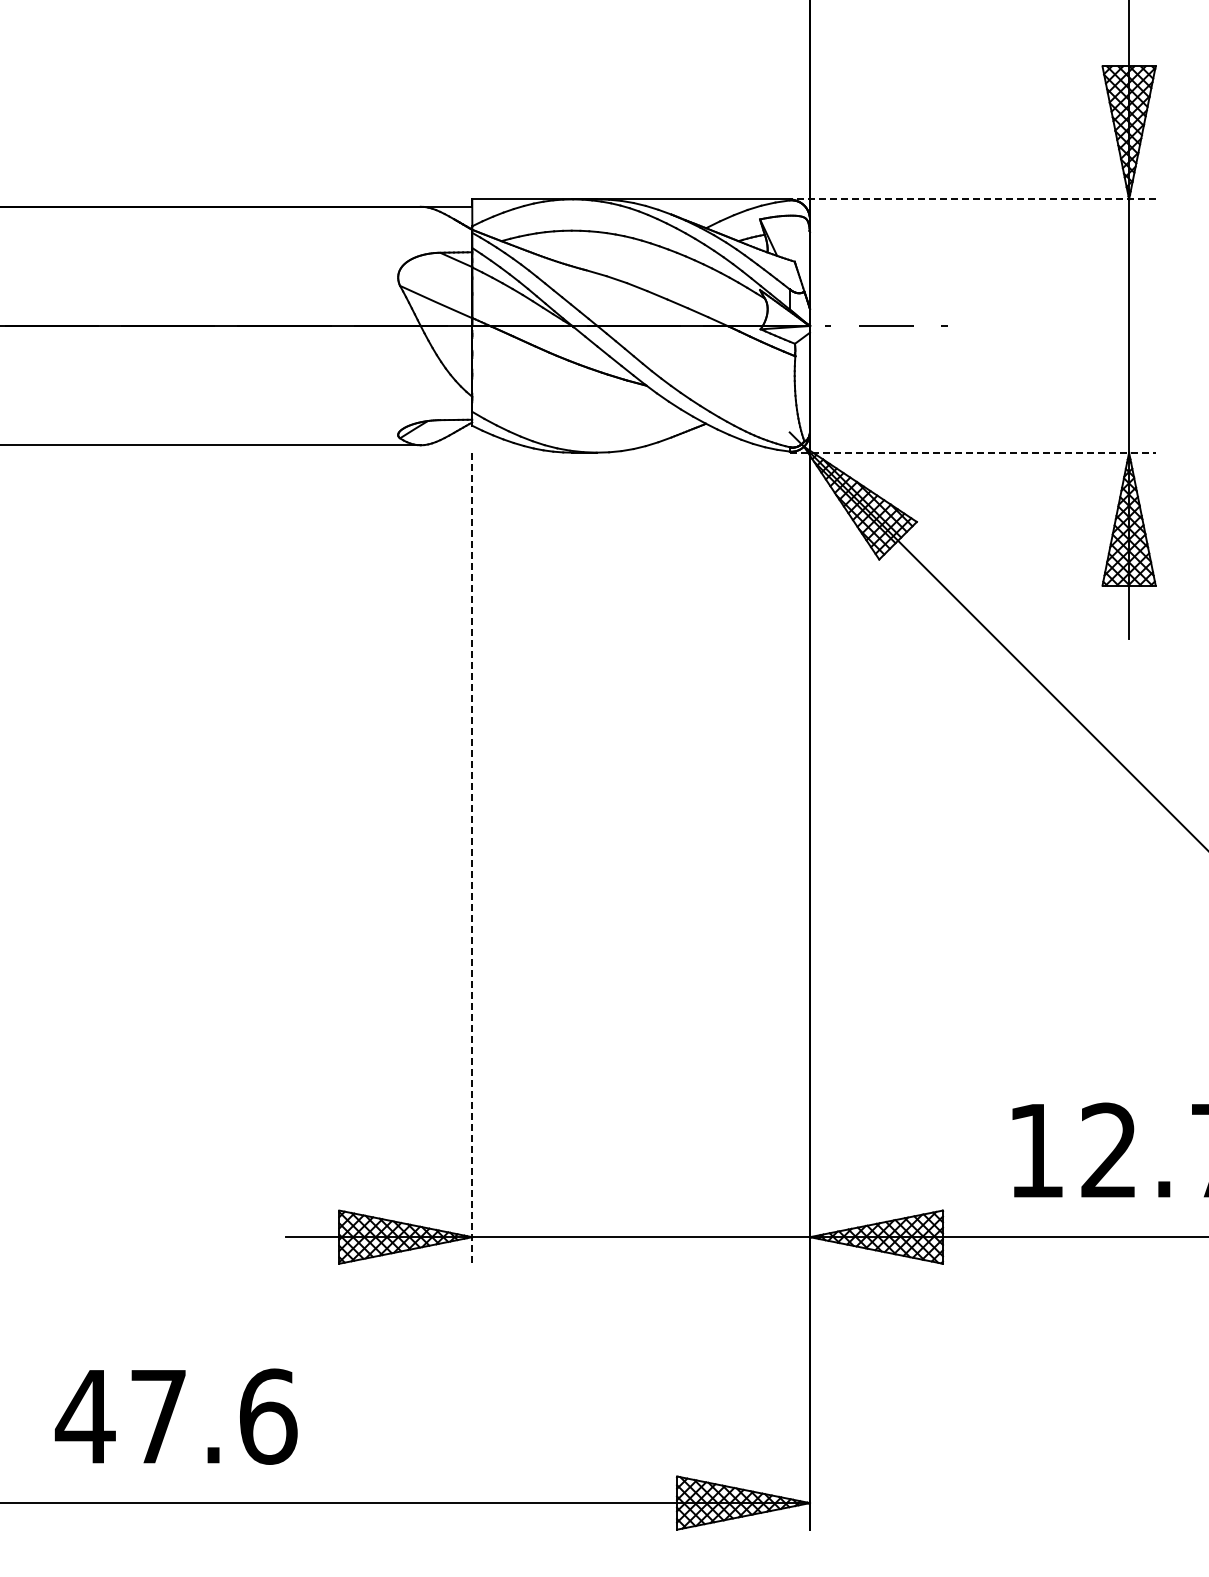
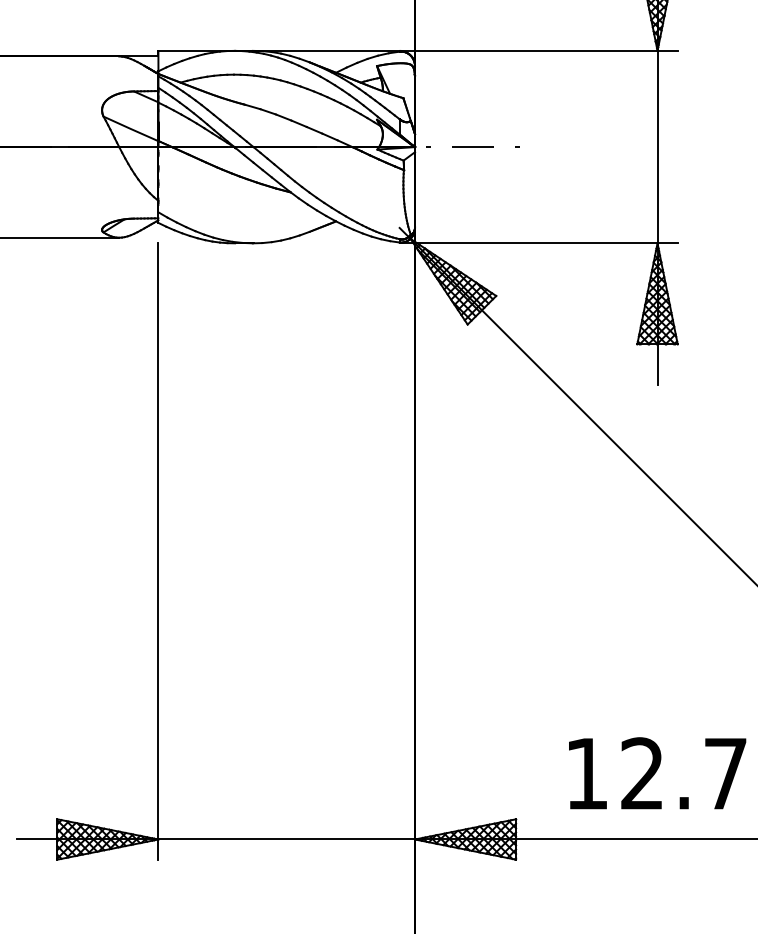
line: (972, 199) -> (538, 50), dashed -> solid
line: (972, 452) -> (538, 243), dashed -> solid
line: (472, 858) -> (158, 551), dashed -> solid

